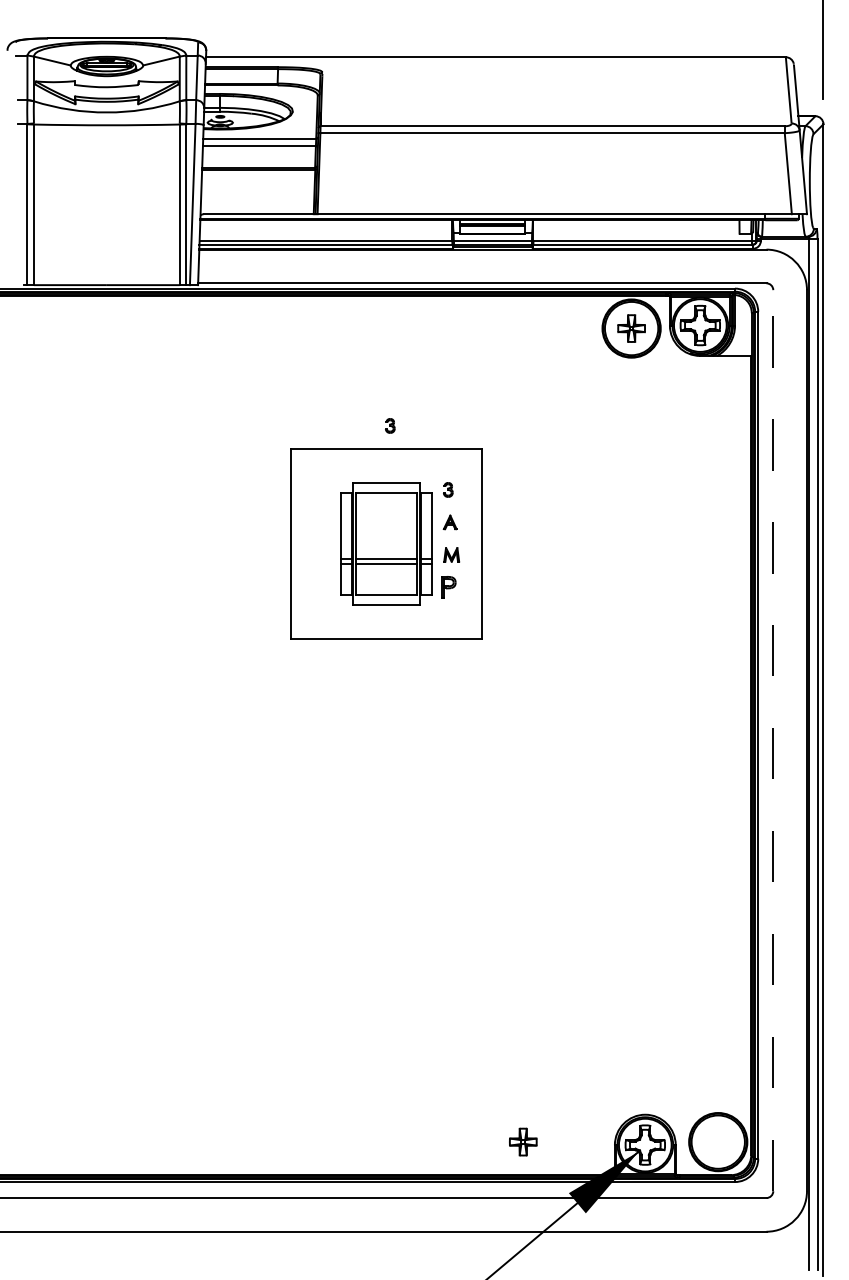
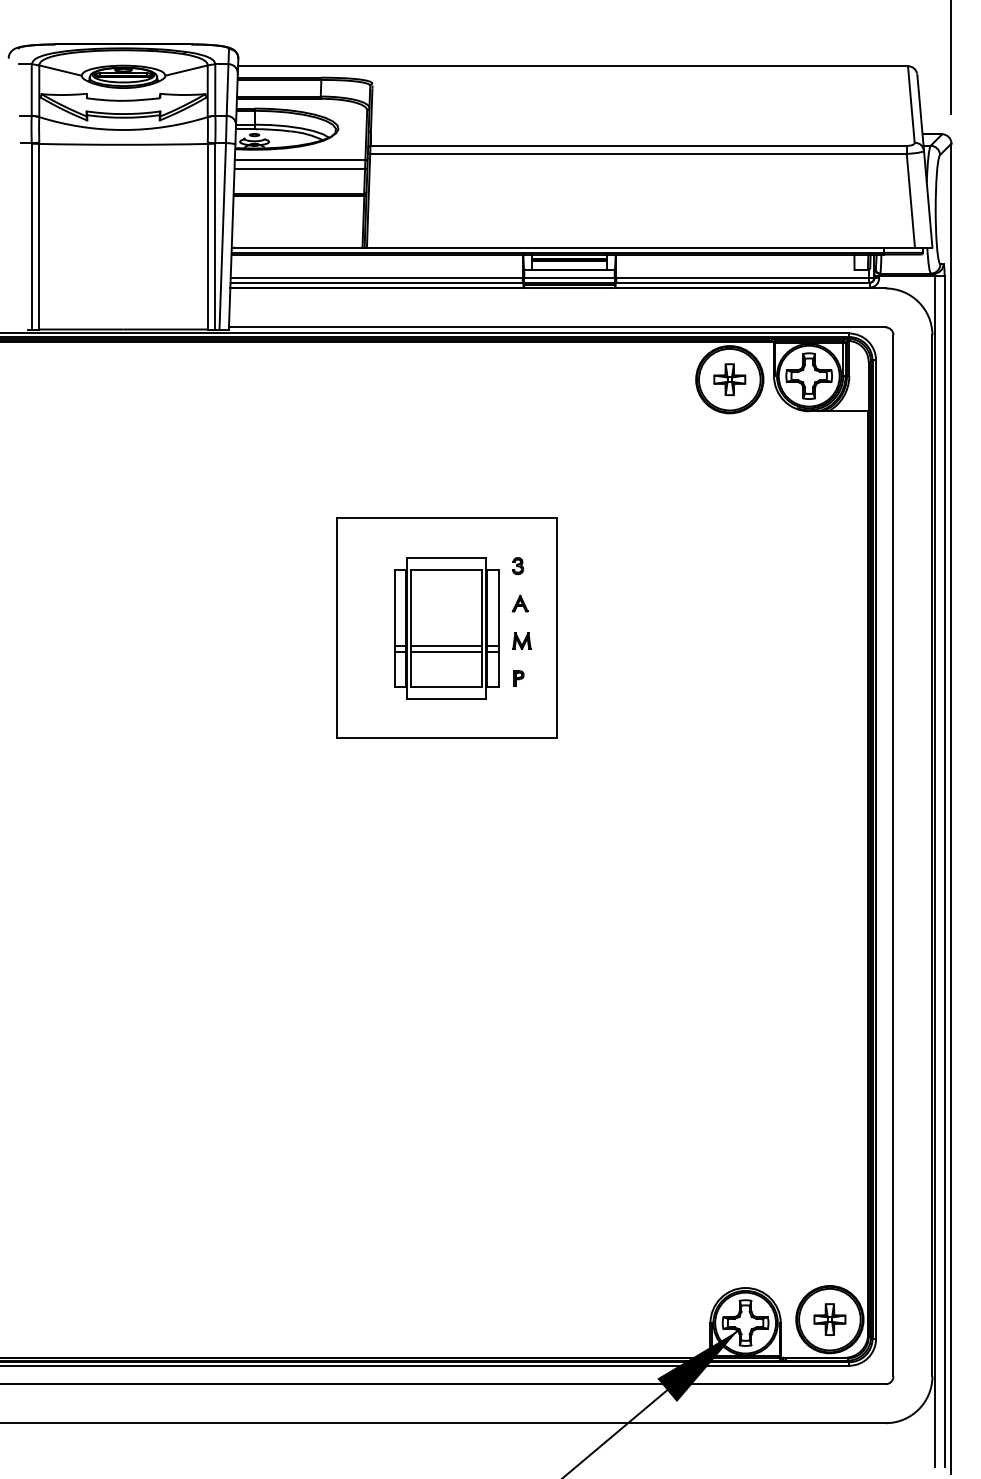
part: (390, 425) -> (451, 491), removed
part: (448, 586) -> (518, 677), size x0.62
line: (773, 740) -> (893, 855), dashed -> solid
part: (523, 1141) -> (830, 1318), moved

